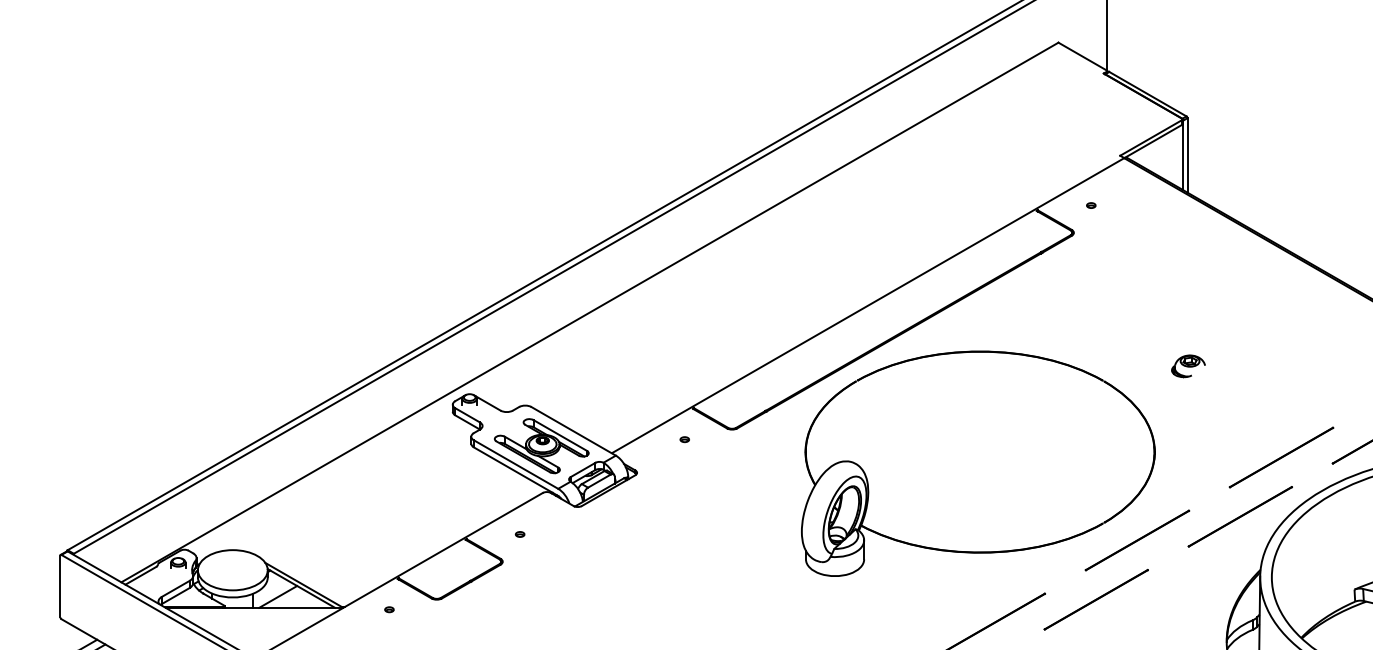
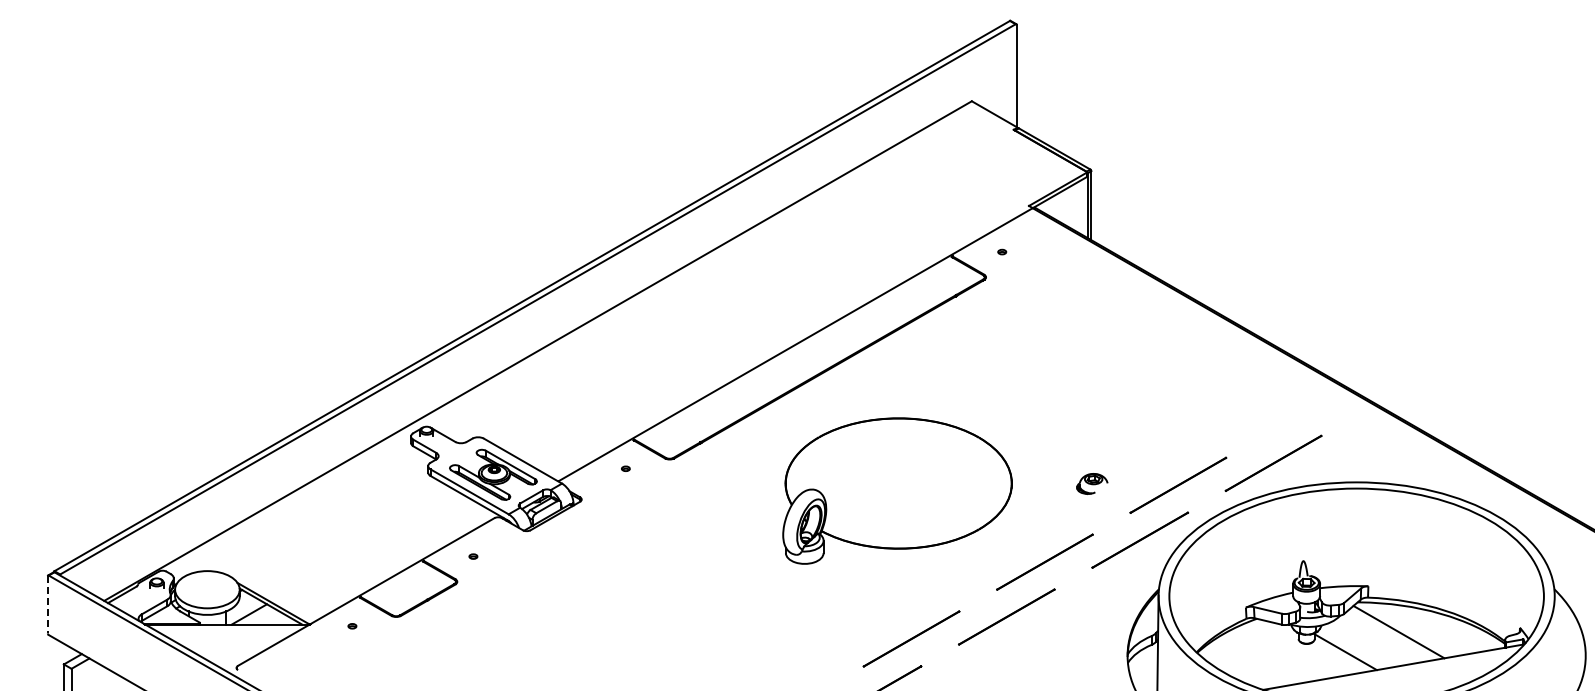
part: (1188, 365) -> (1092, 483), moved
part: (978, 463) -> (897, 490), size x0.7
line: (60, 586) -> (47, 604), solid -> dashed

